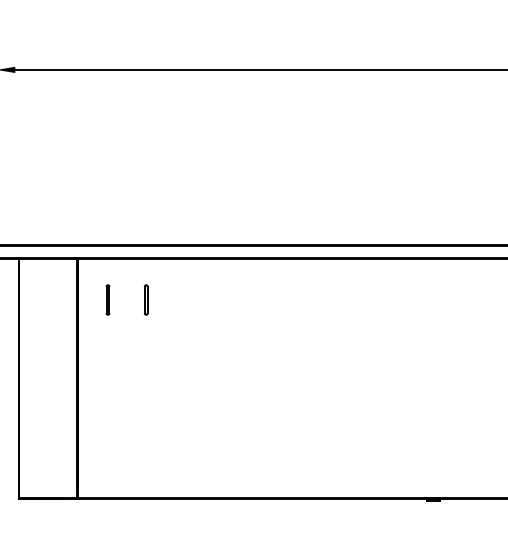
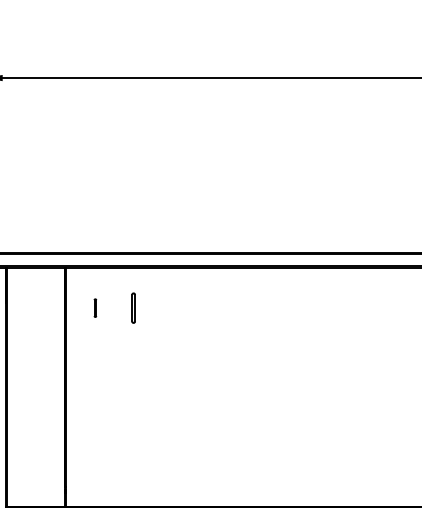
part: (107, 299) -> (94, 307), size x0.6

